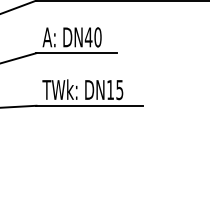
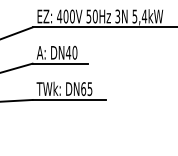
text: (110, 89) -> (83, 88), DN15 -> DN65

